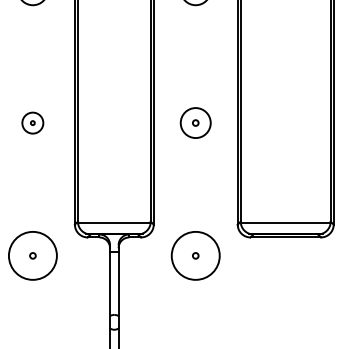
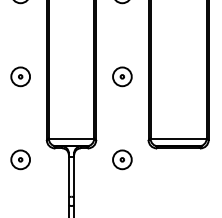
part: (32, 122) -> (20, 76), size x1.43
circle: (32, 255) -> (20, 159), size x0.62
circle: (195, 255) -> (122, 159), size x0.62

